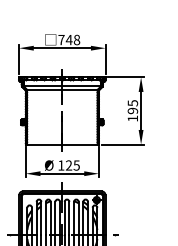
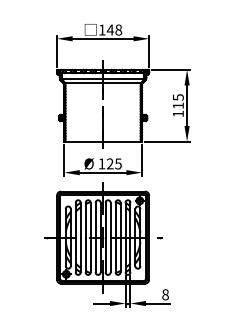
text: (61, 39) -> (102, 29), 748 -> 148
text: (132, 110) -> (177, 105), 195 -> 115

